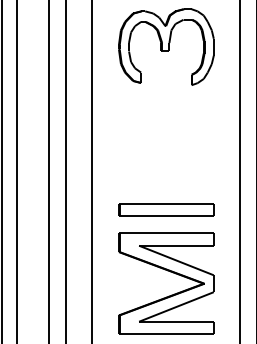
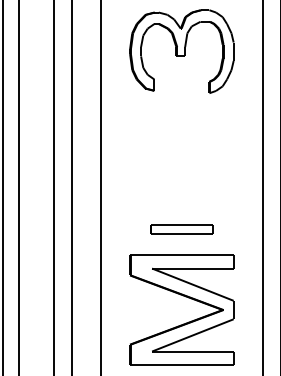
part: (166, 209) -> (182, 228), size x0.6

